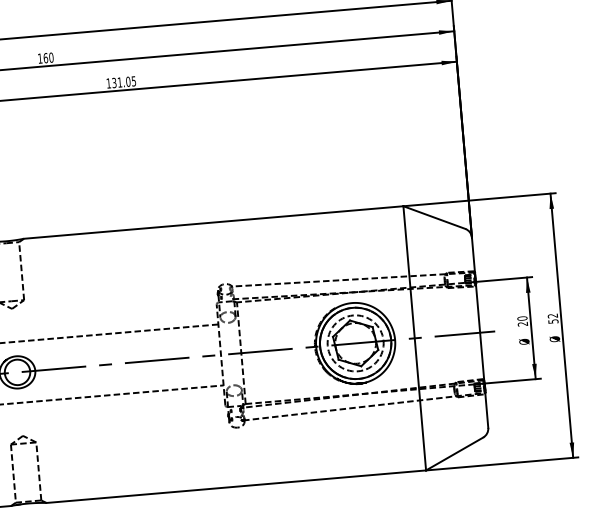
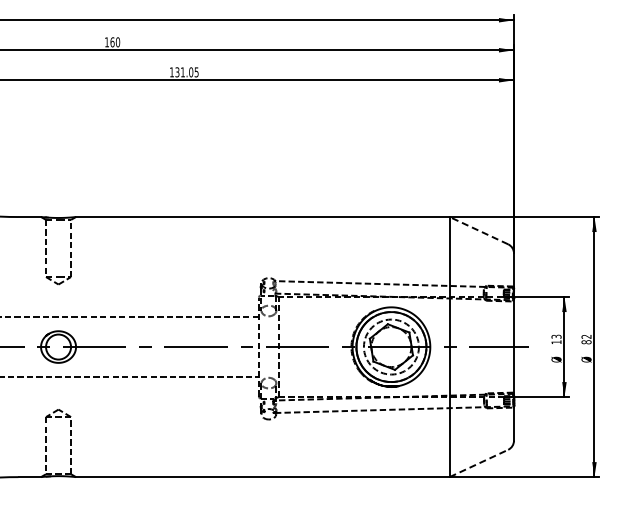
line: (433, 217) -> (478, 230), solid -> dashed
text: (522, 321) -> (556, 339), 20 -> 13
text: (553, 321) -> (586, 342), 52 -> 82
line: (455, 453) -> (479, 463), solid -> dashed

